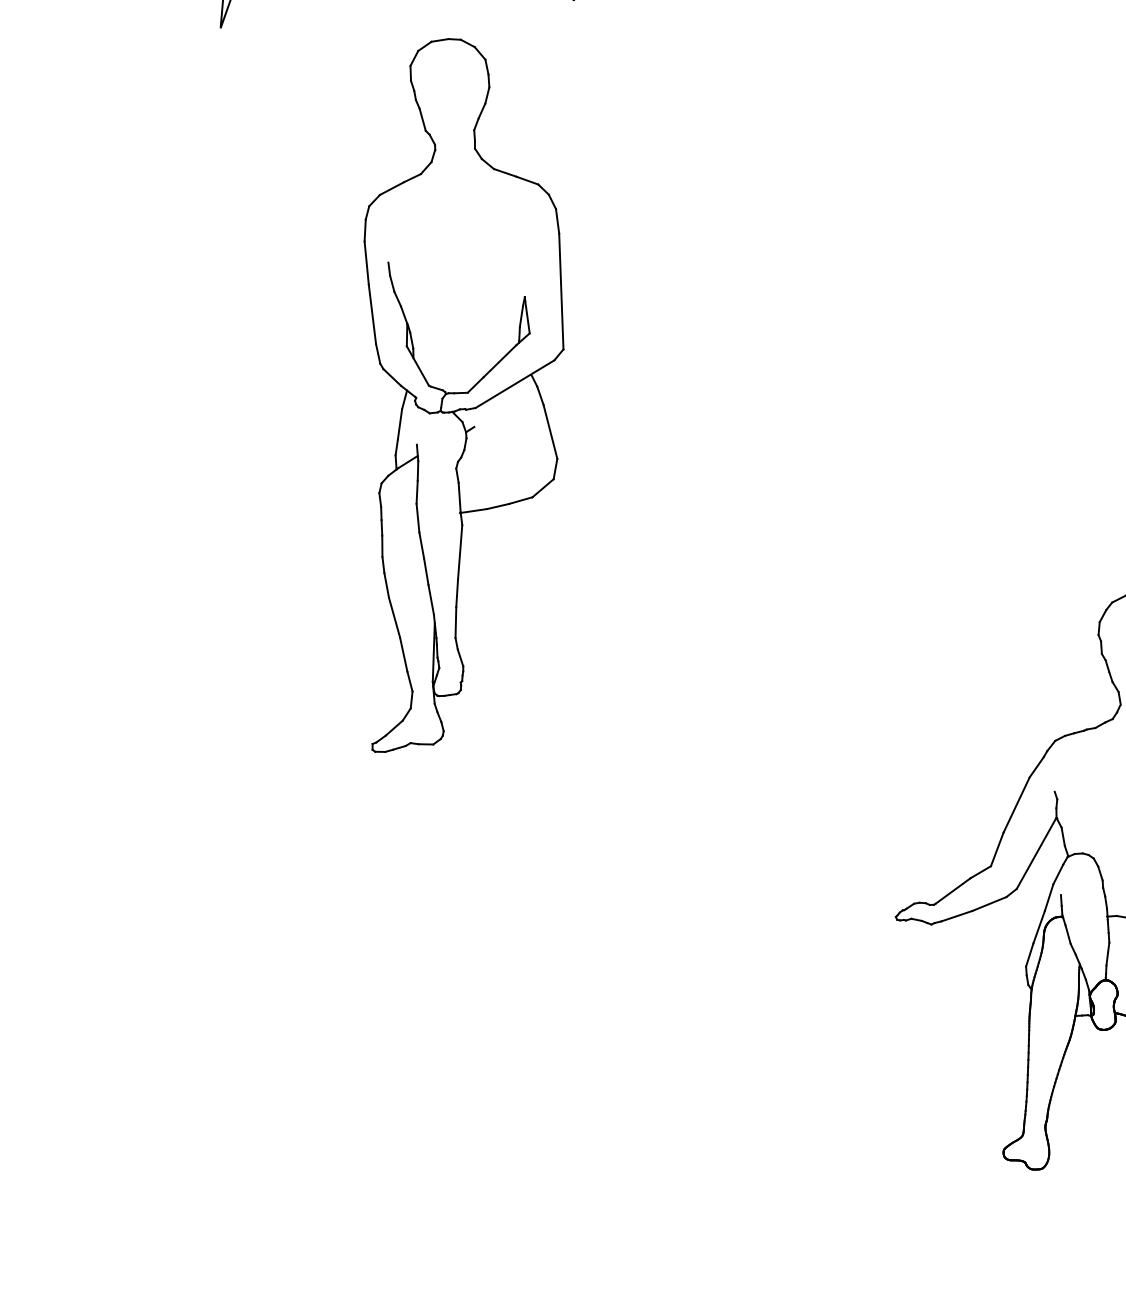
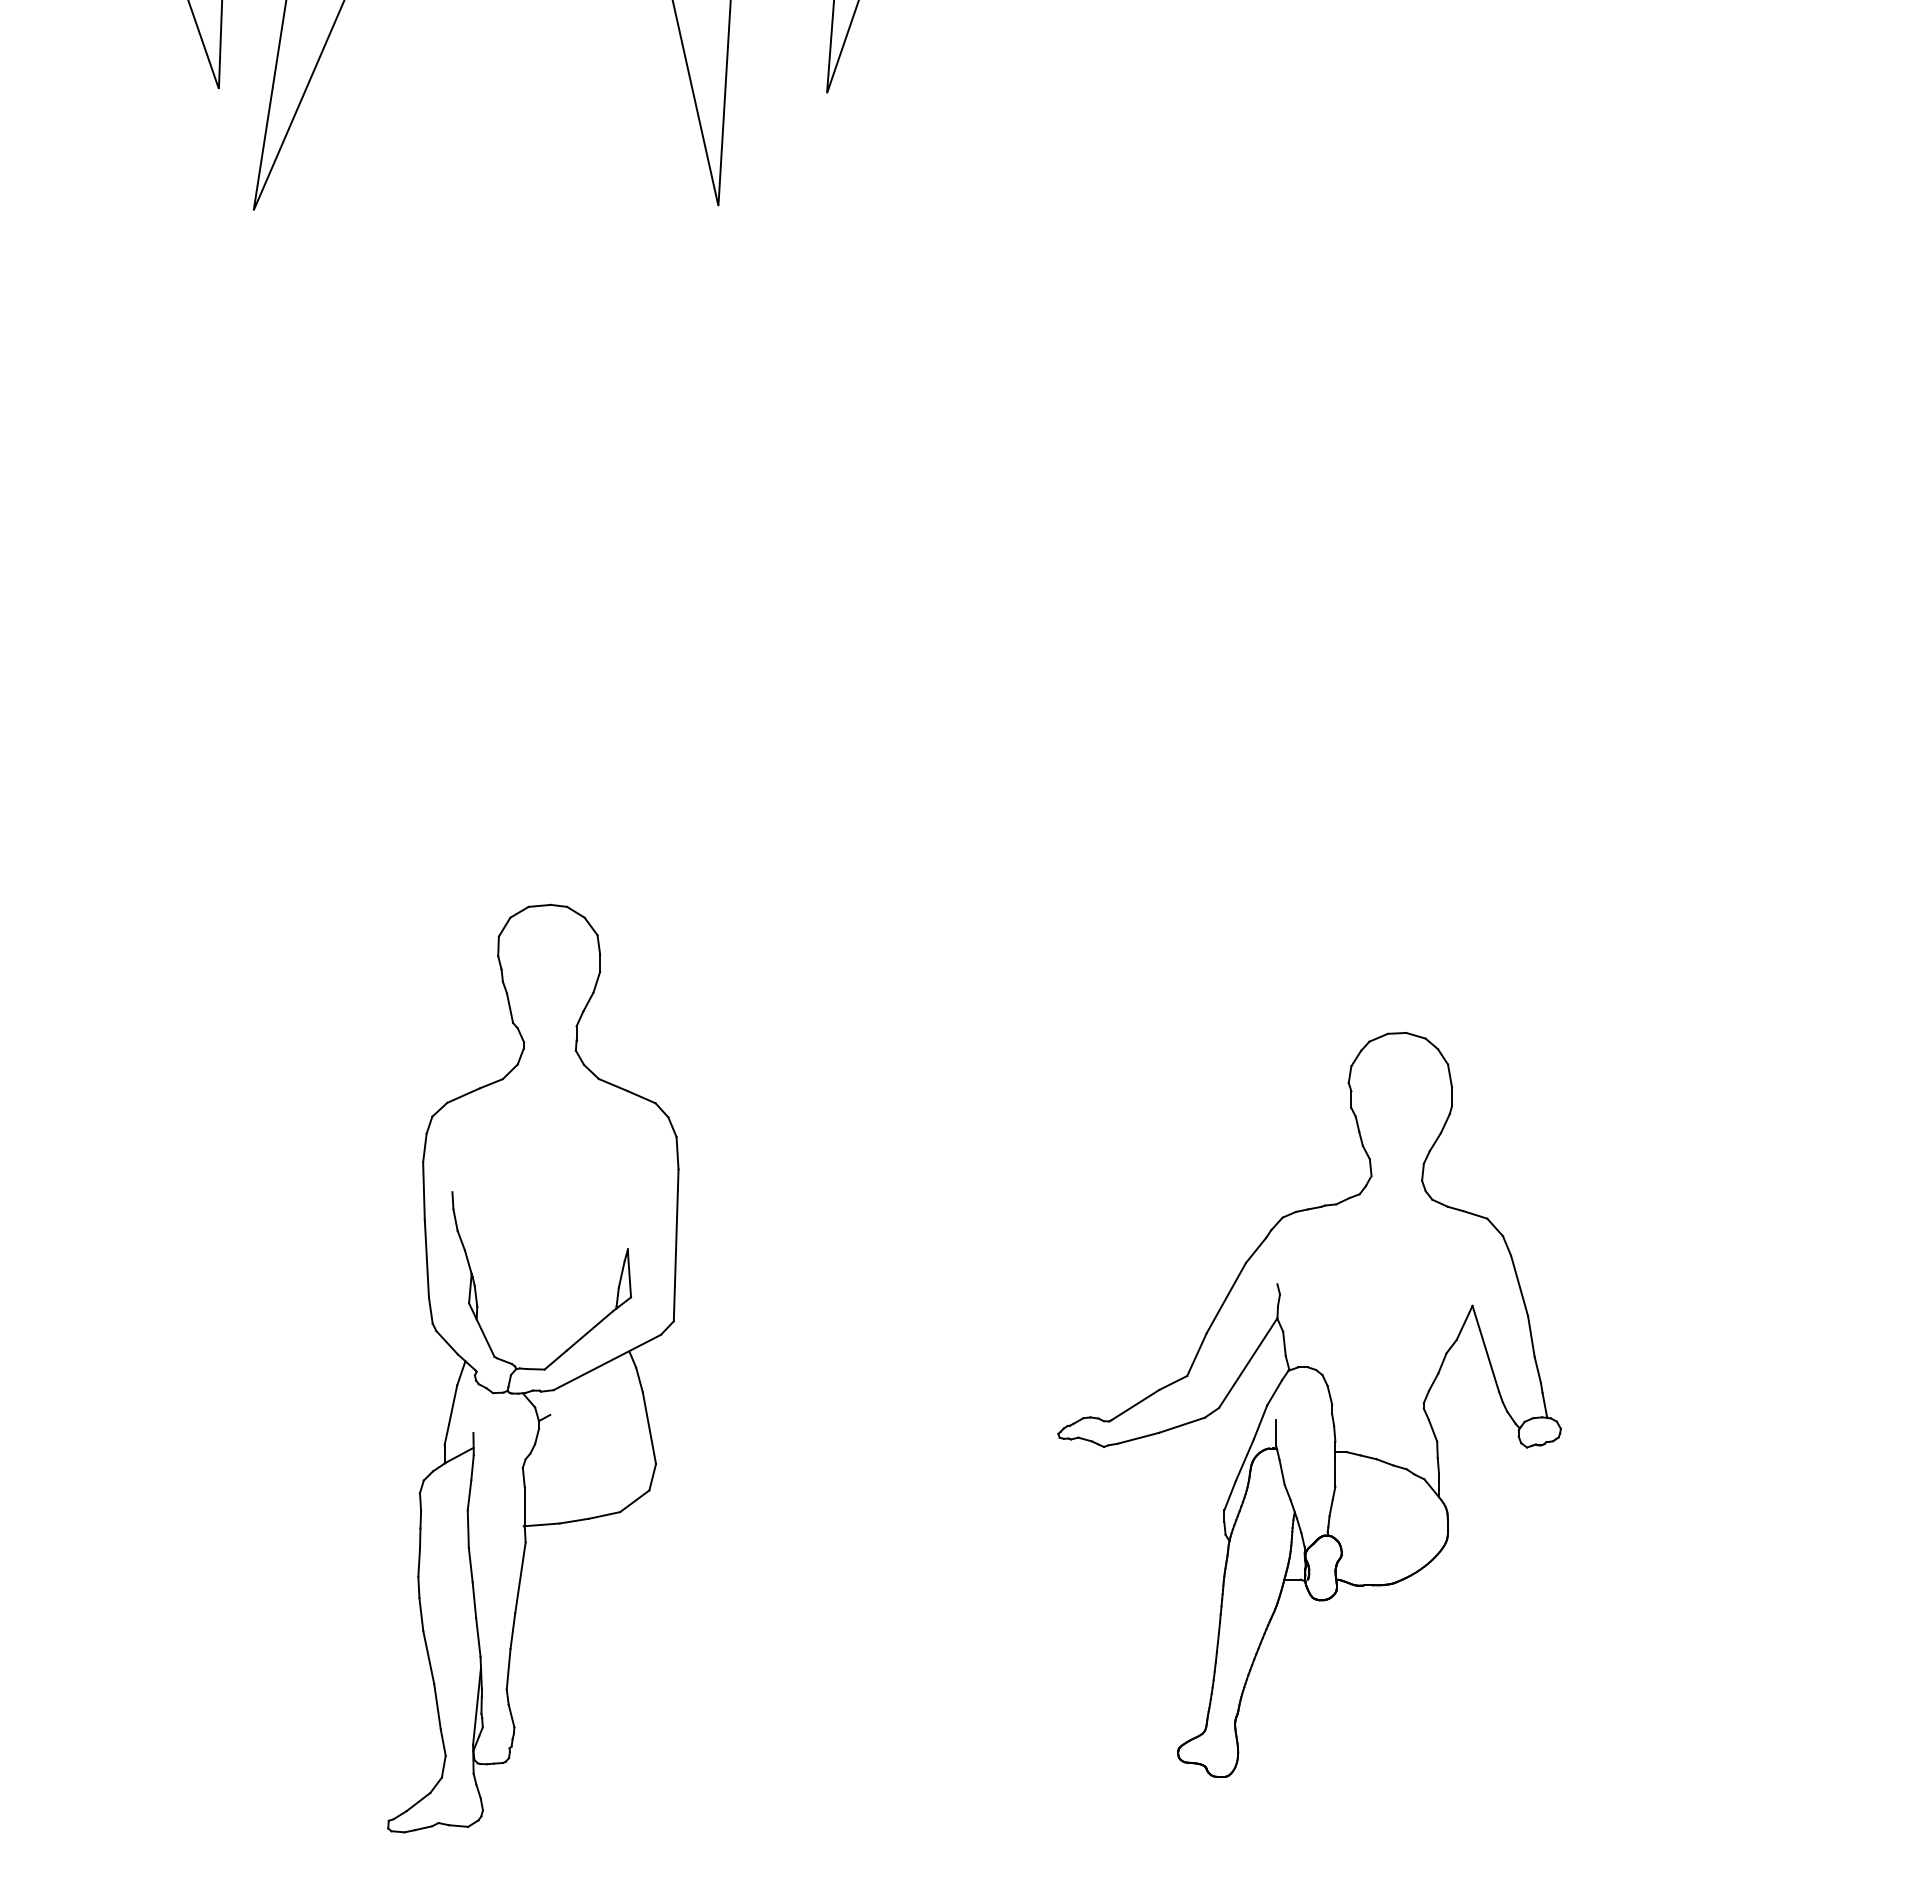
part: (459, 392) -> (533, 1368), moved

